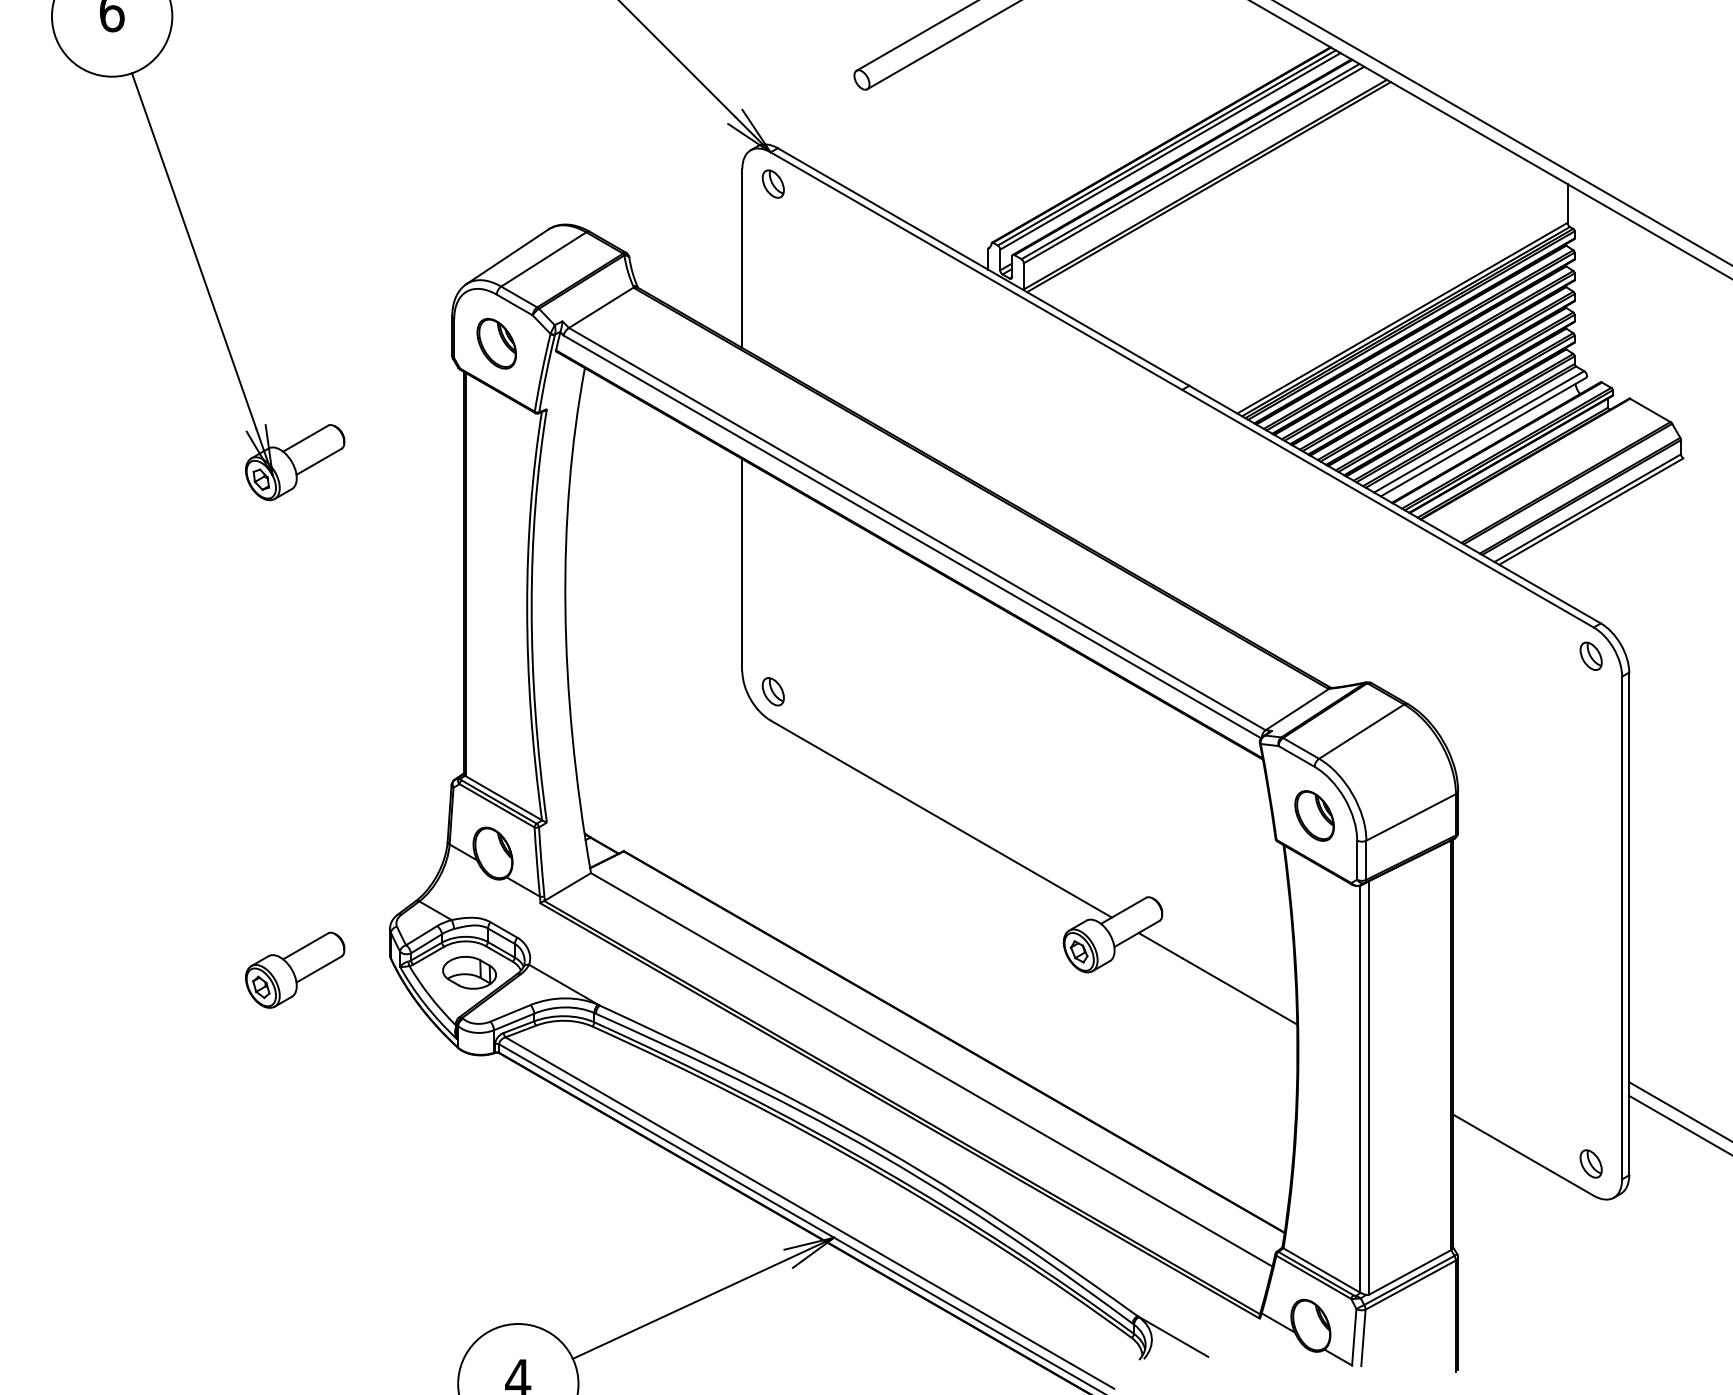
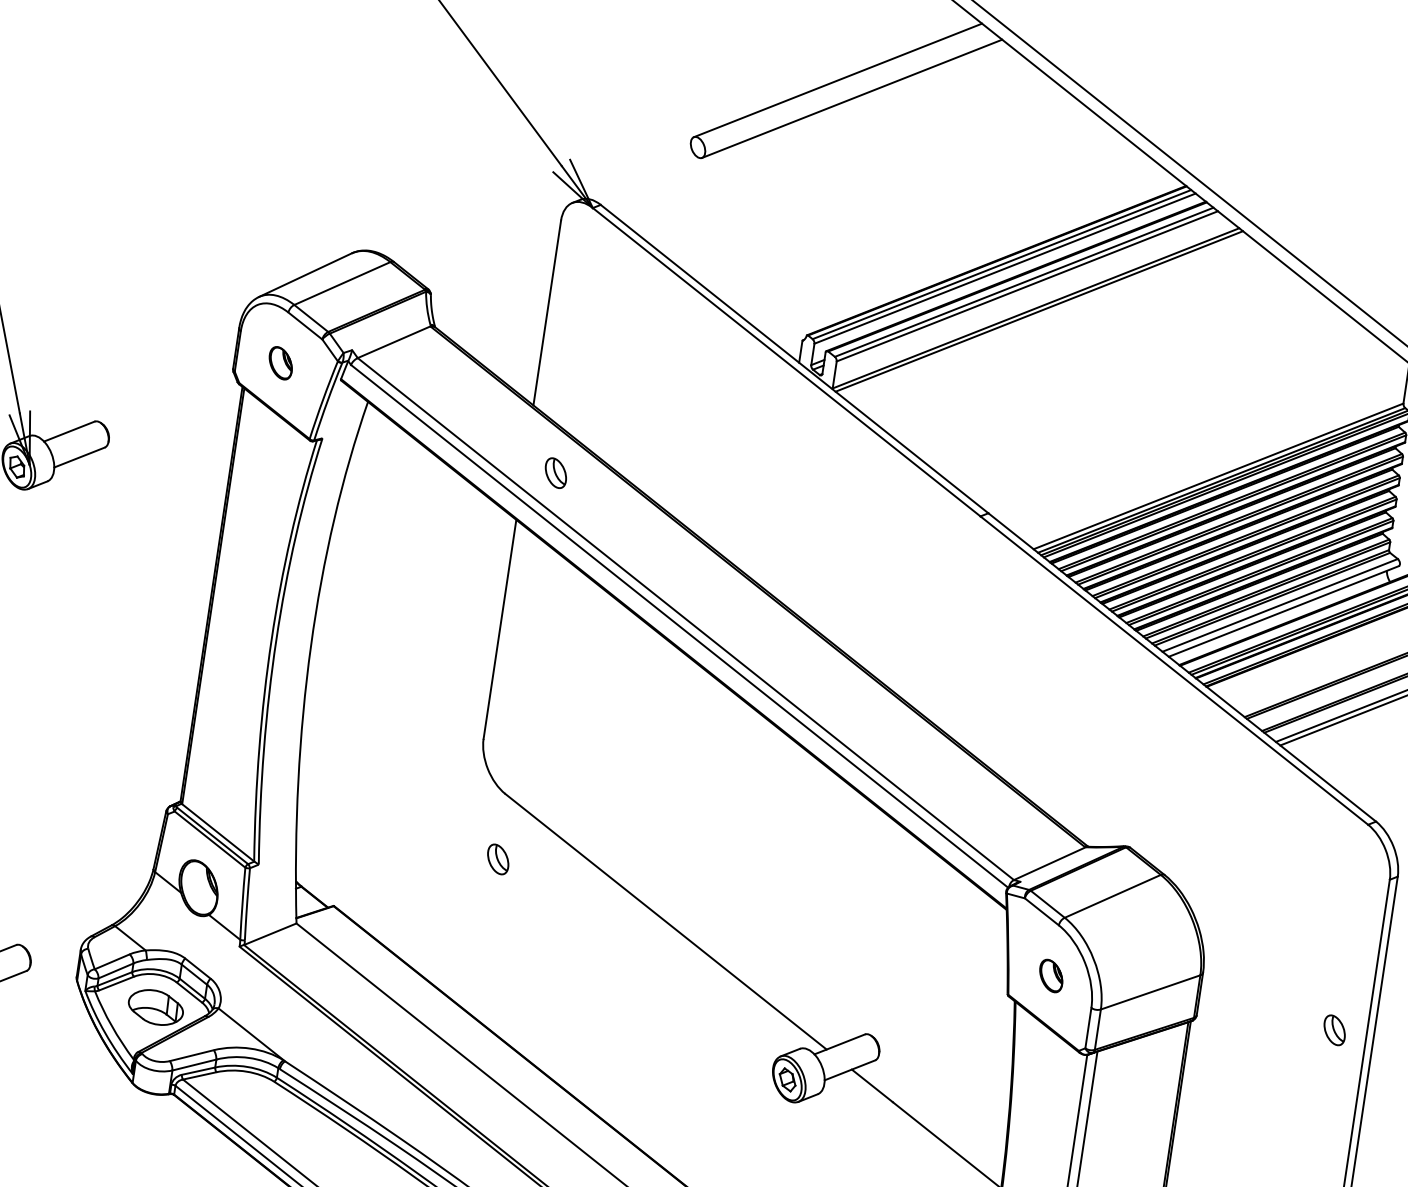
part: (772, 183) -> (555, 472), moved
part: (496, 343) -> (280, 362), size x0.6
part: (1590, 655) -> (1334, 1029), moved
part: (772, 691) -> (497, 859), moved
part: (1314, 815) -> (1051, 975), size x0.6

